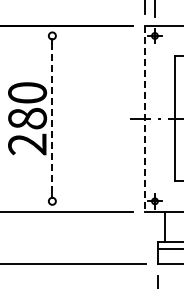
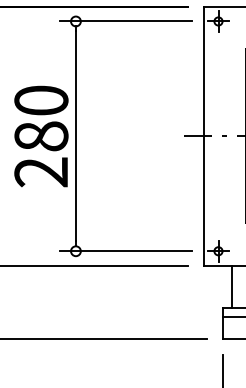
line: (87, 35) -> (124, 20), added
line: (52, 118) -> (76, 136), dashed -> solid
line: (144, 119) -> (203, 137), dashed -> solid
line: (87, 201) -> (124, 251), added

